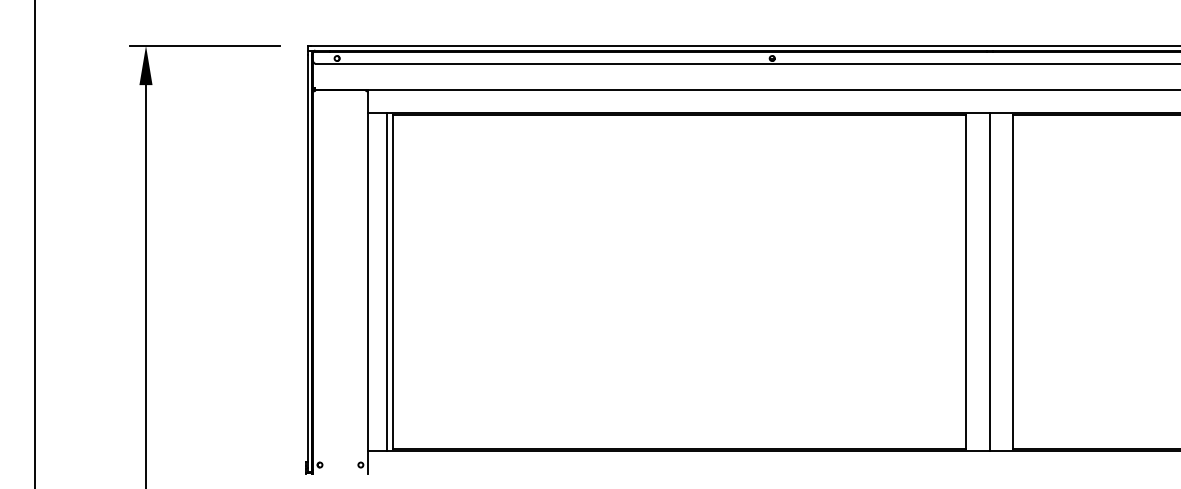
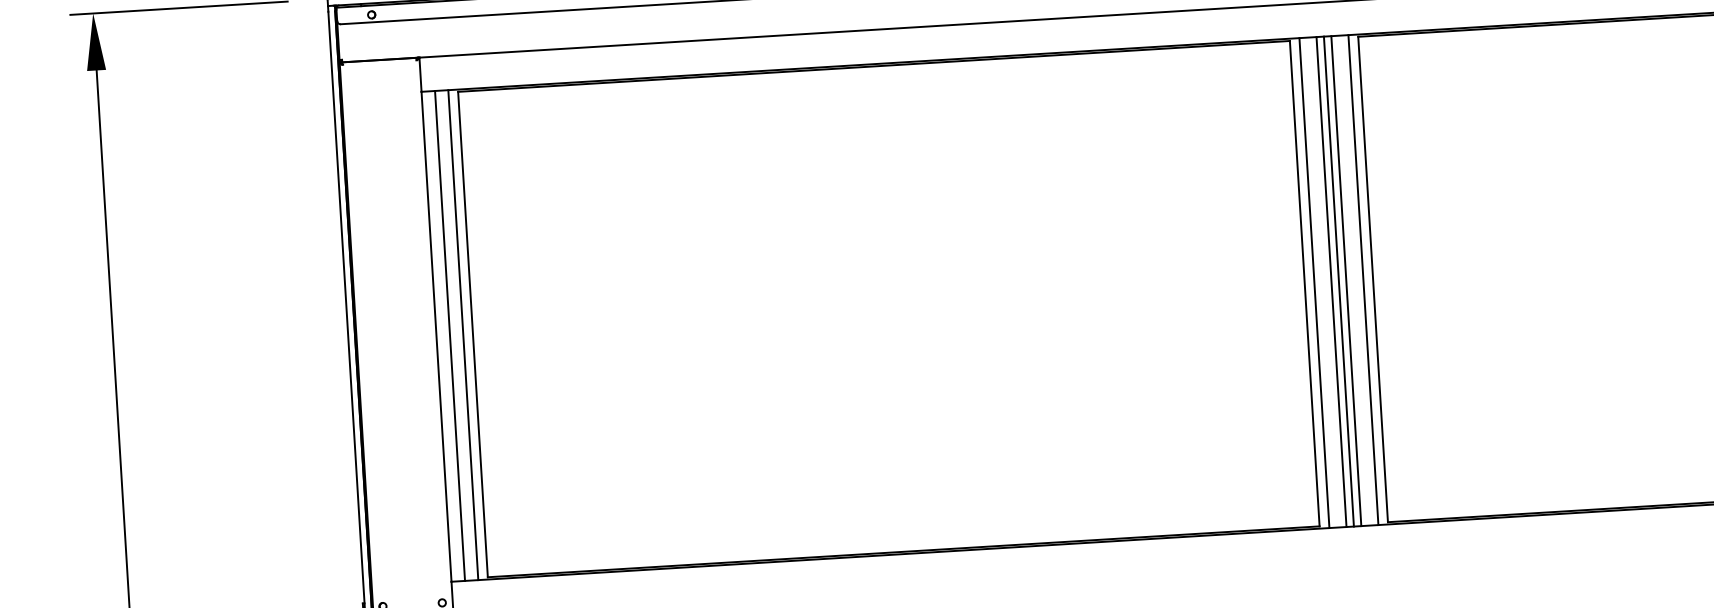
line: (377, 281) -> (450, 334), added
line: (972, 281) -> (1313, 282), added
line: (984, 281) -> (1331, 281), added
line: (994, 281) -> (1345, 280), added
line: (1006, 281) -> (1363, 279), added

